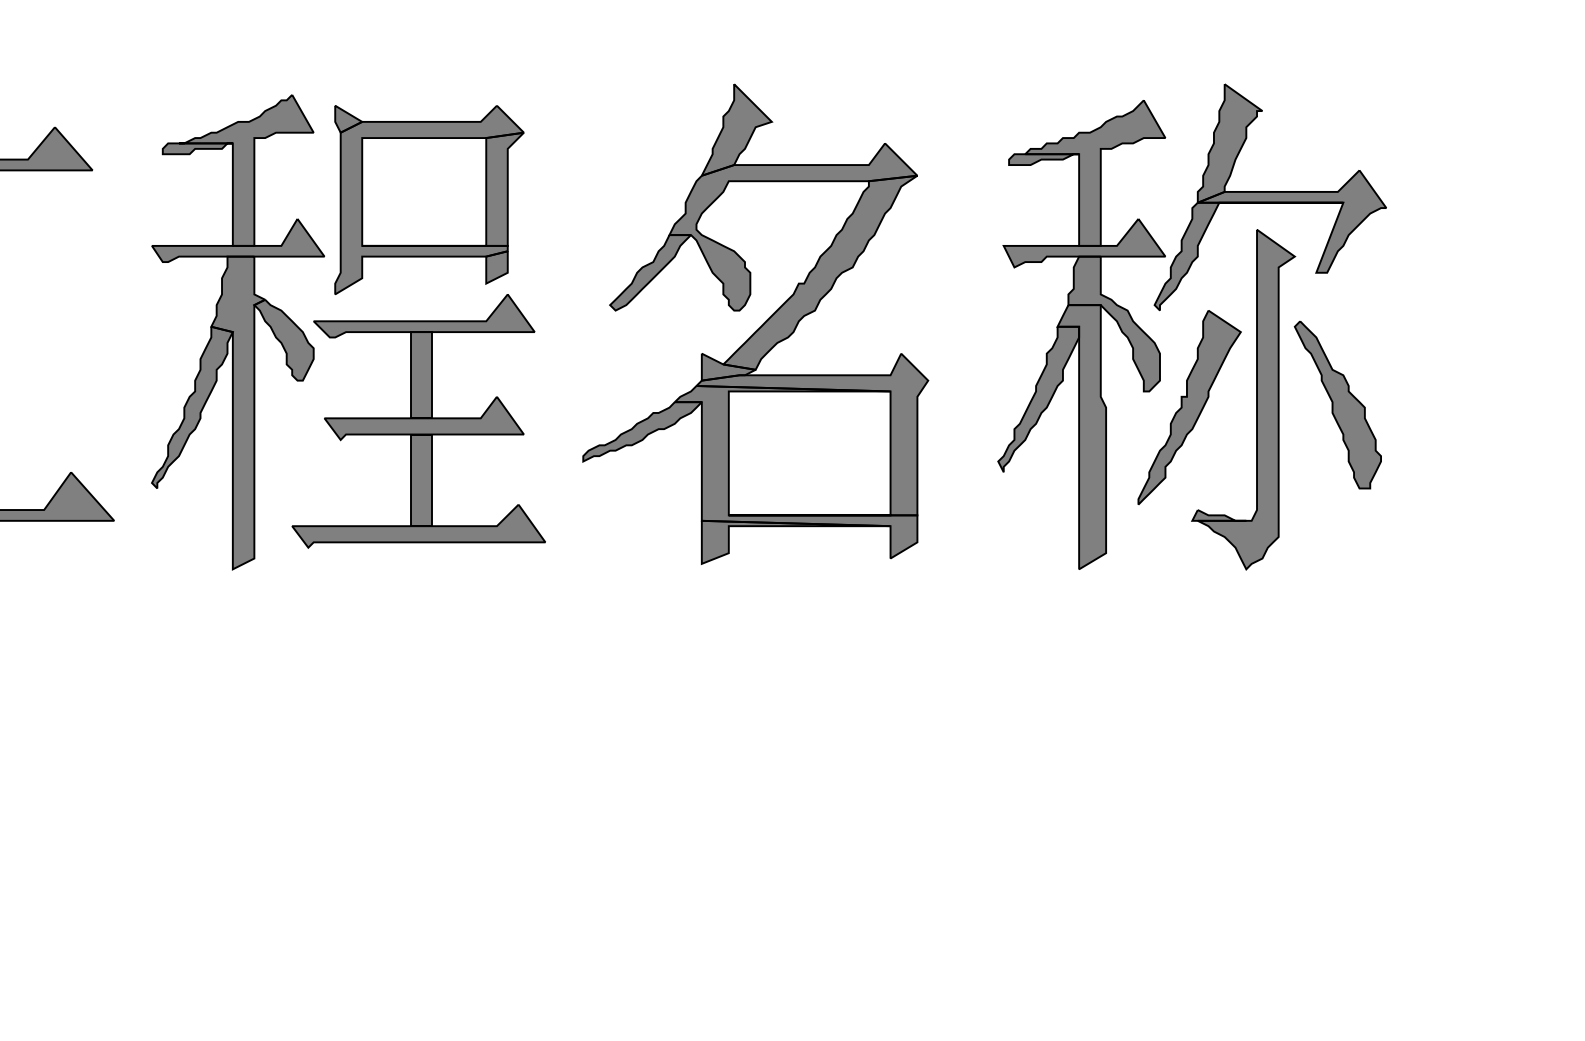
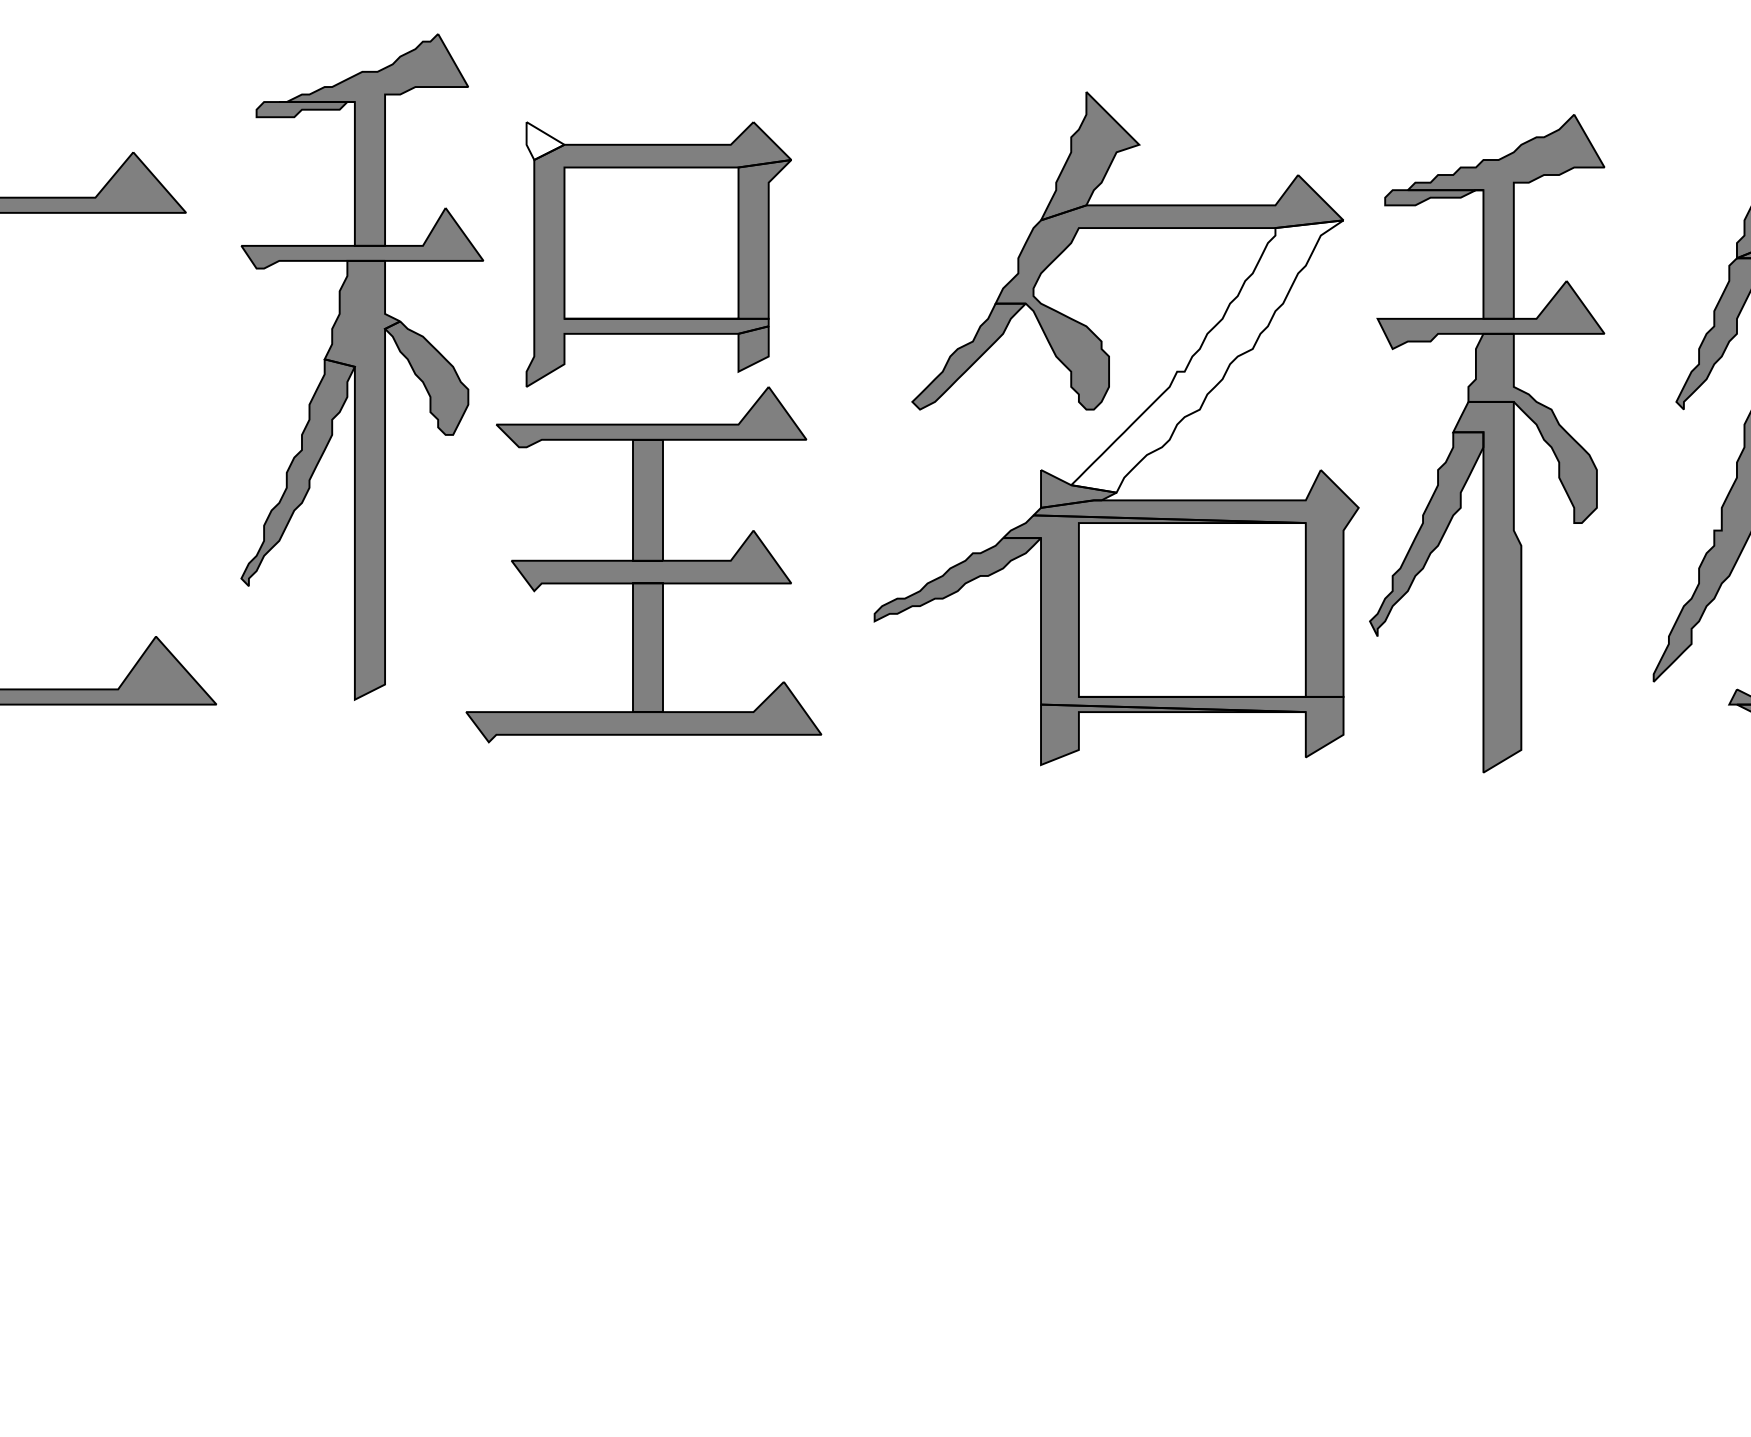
fill: (348, 118) -> (545, 140), removed
fill: (820, 272) -> (1207, 356), removed
part: (237, 332) -> (361, 367), moved
part: (1081, 334) -> (1486, 443), moved

